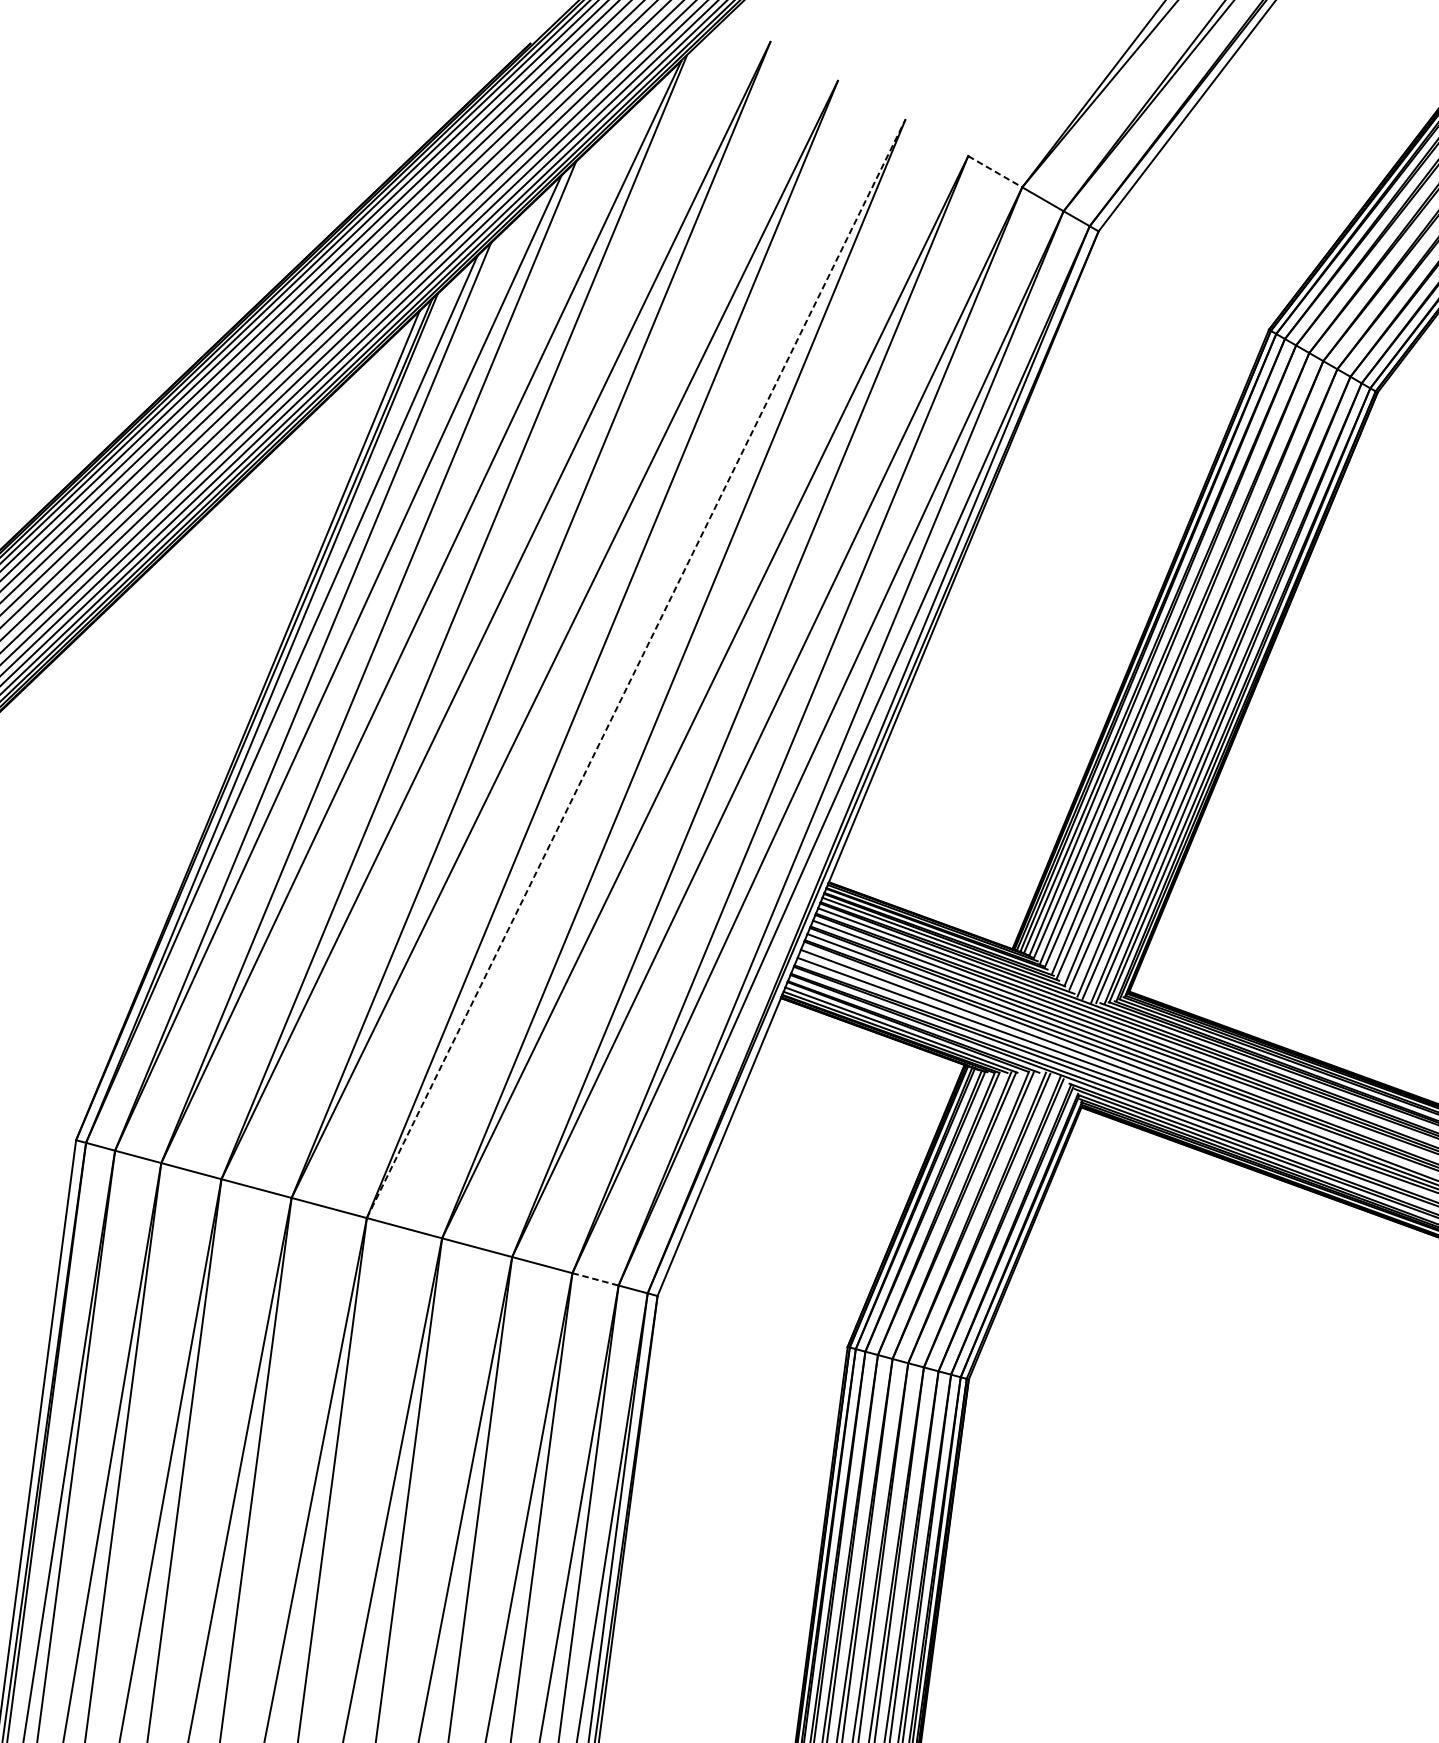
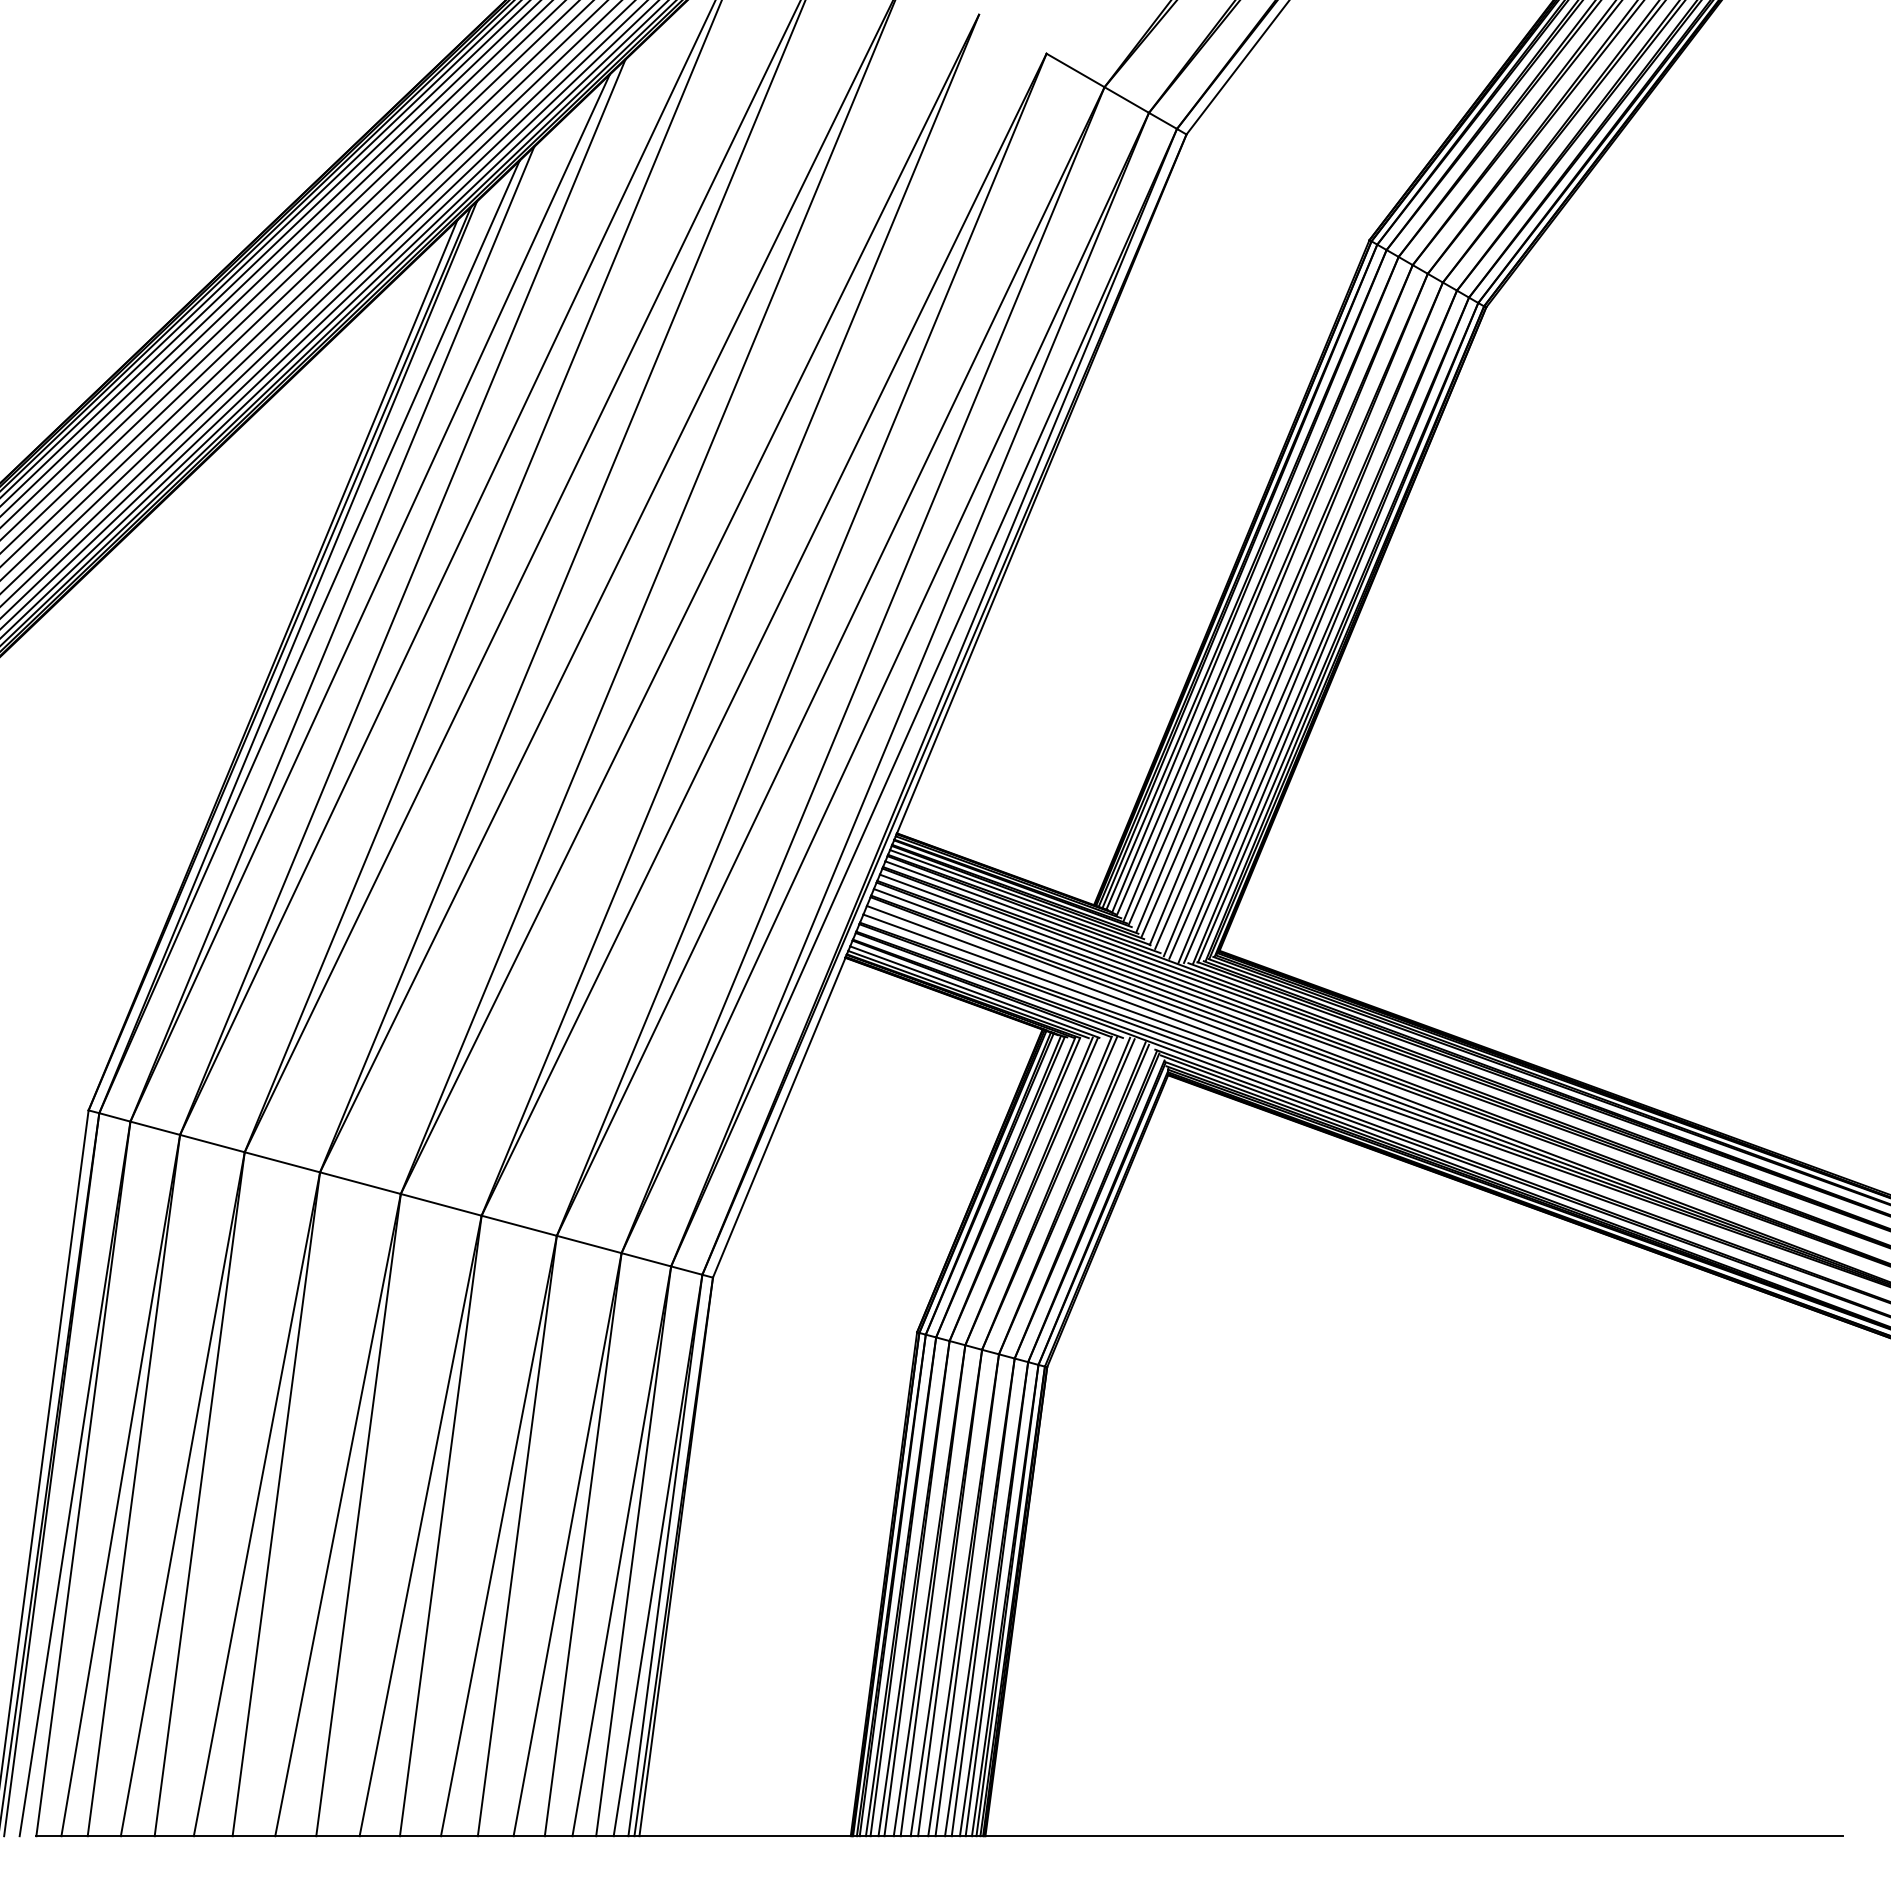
line: (996, 171) -> (1076, 70), dashed -> solid
line: (635, 669) -> (689, 604), dashed -> solid
line: (595, 1279) -> (646, 1259), dashed -> solid

